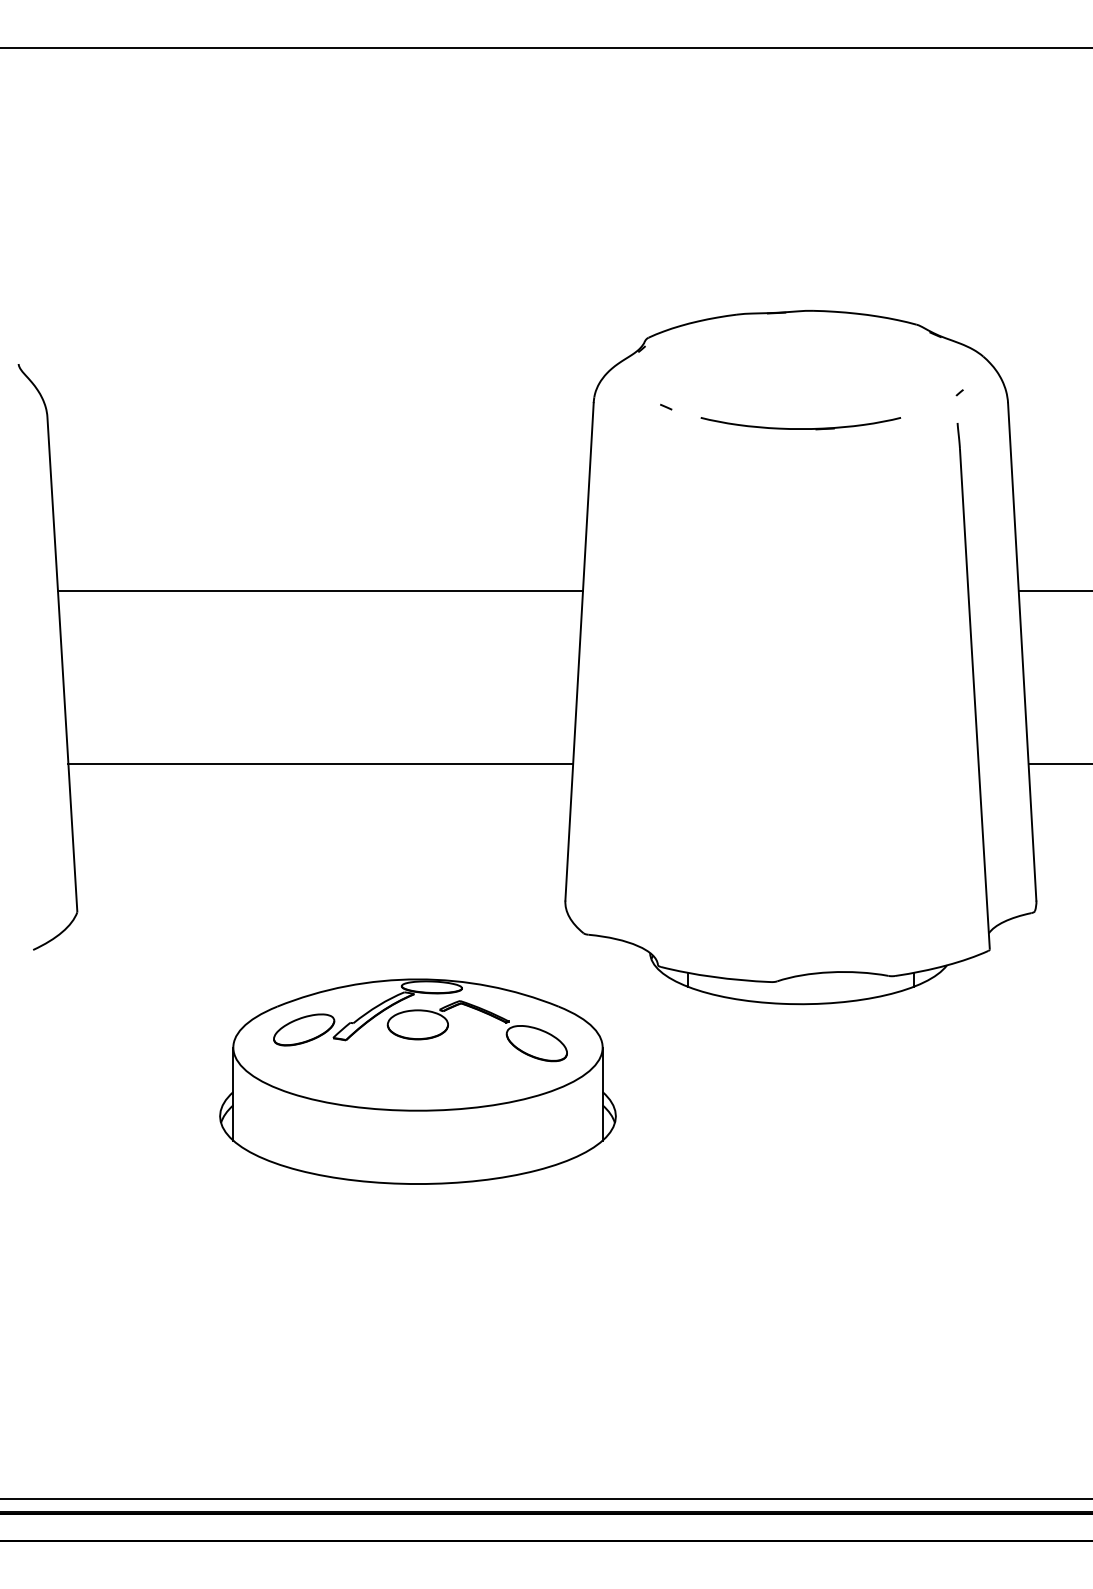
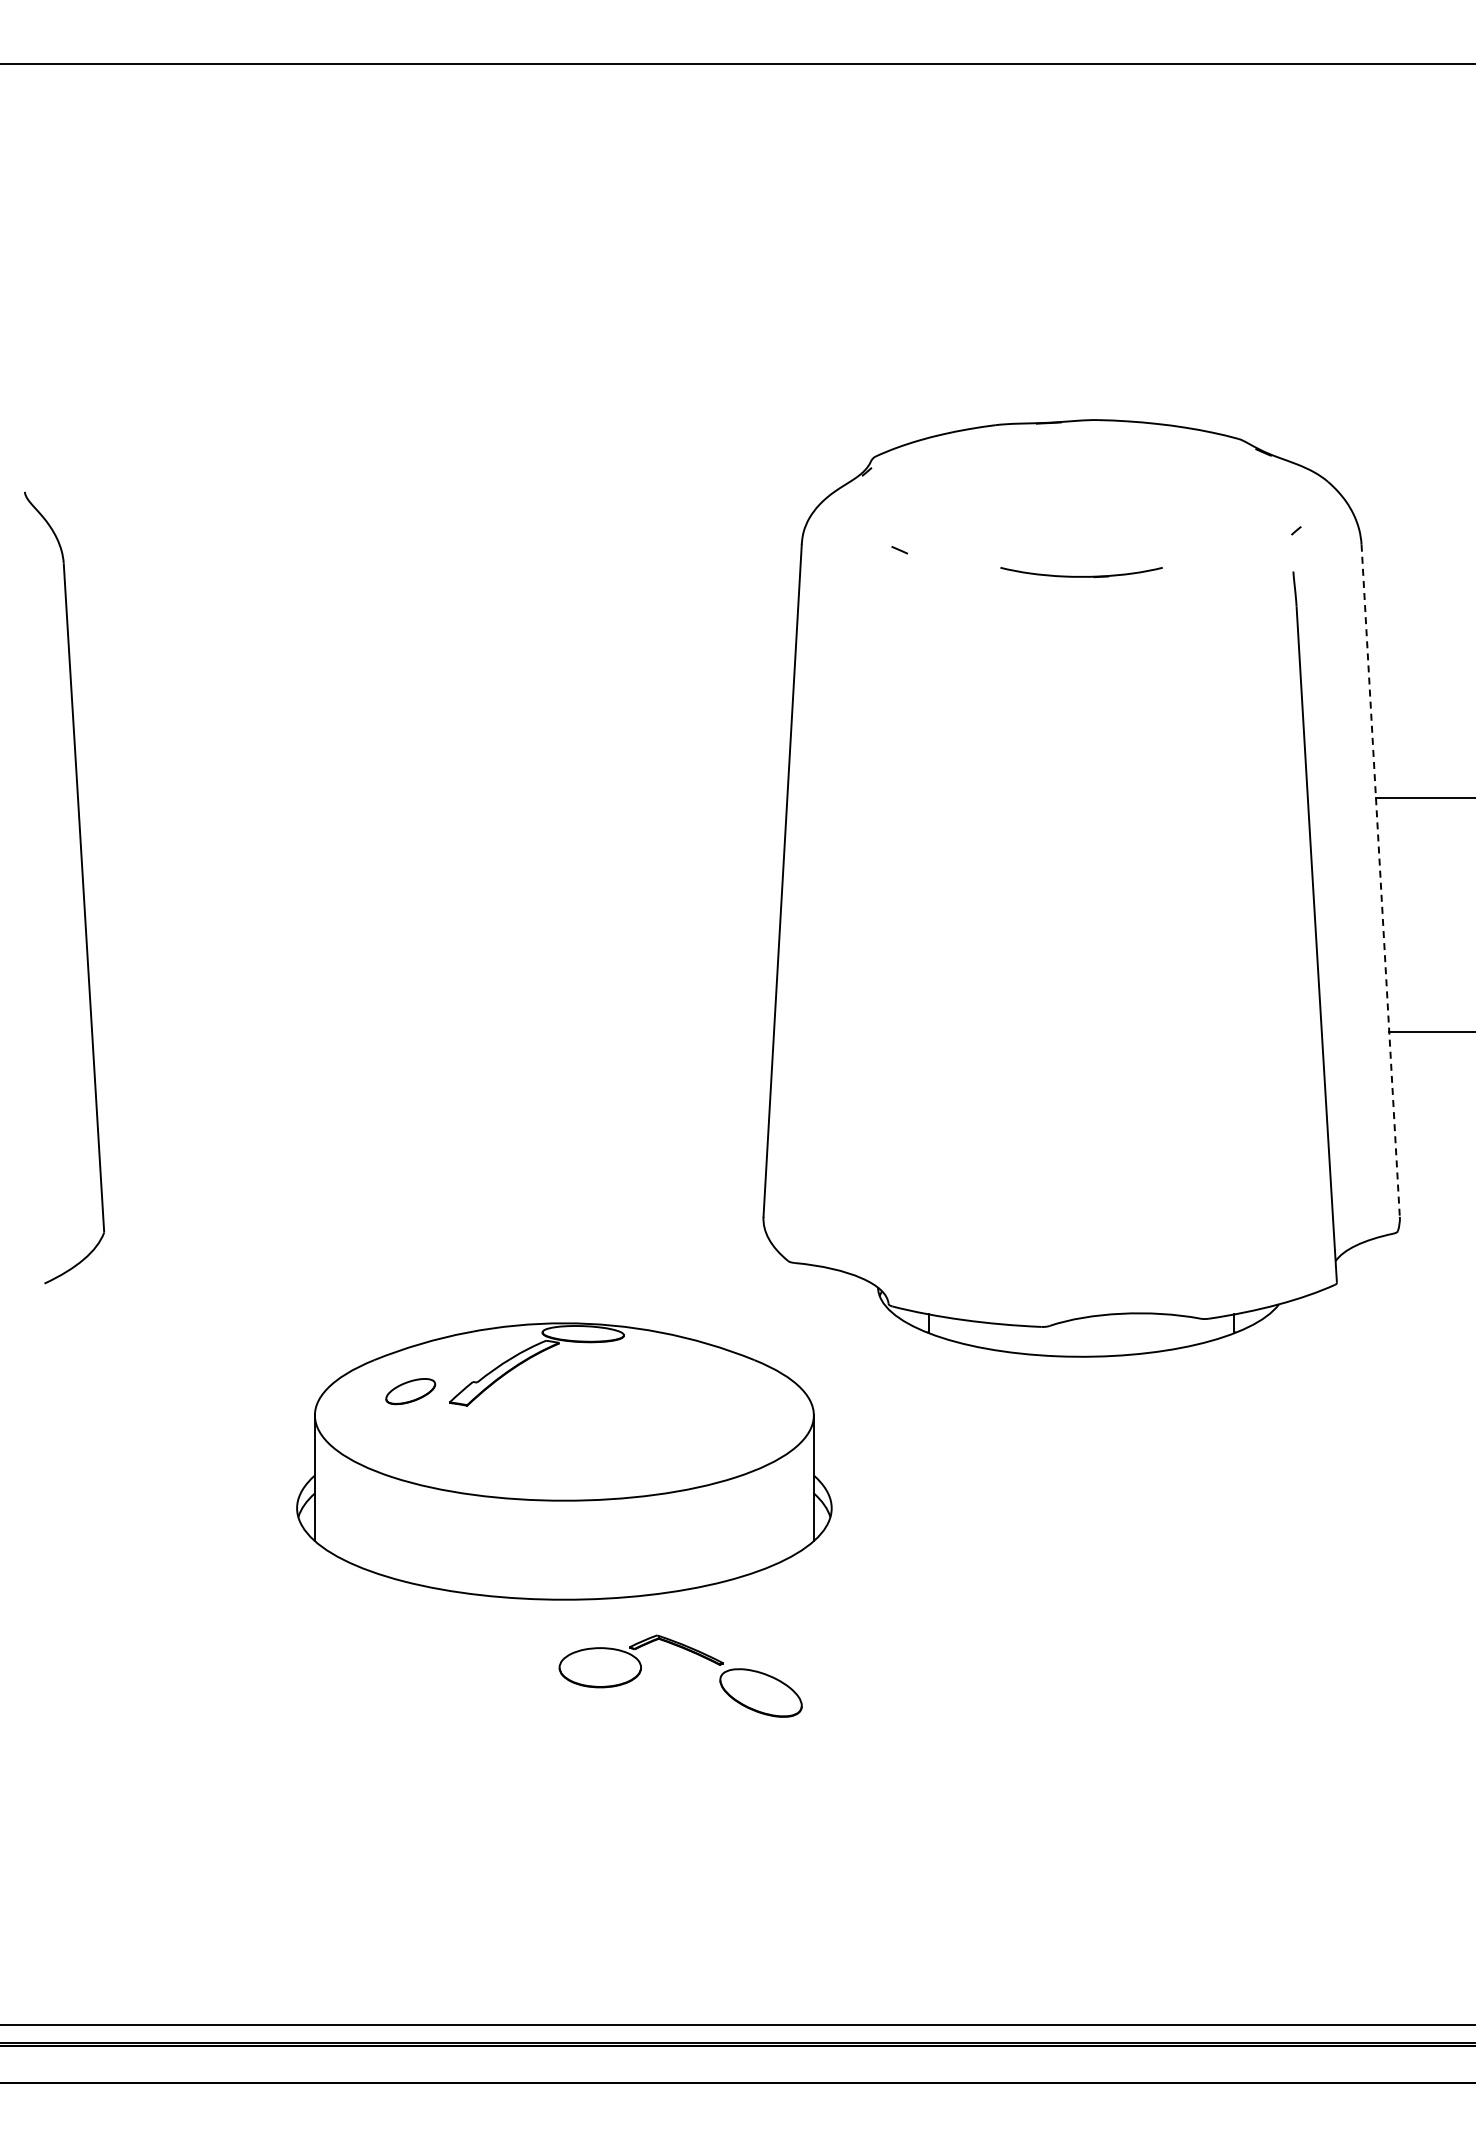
part: (800, 423) -> (1081, 572), size x0.6
line: (320, 590) -> (432, 798), removed
line: (1022, 651) -> (1380, 880), solid -> dashed
line: (321, 764) -> (433, 1032), removed
part: (484, 1013) -> (690, 1652), moved
part: (304, 1029) -> (410, 1391), size x0.6

